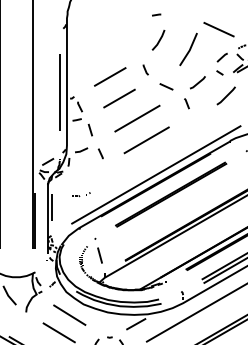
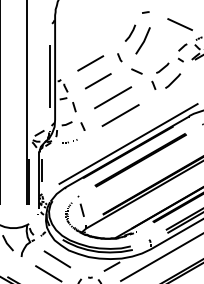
part: (156, 14) -> (145, 12), moved
line: (189, 49) -> (143, 40), moved
line: (226, 95) -> (173, 80), moved
part: (80, 195) -> (69, 141), moved

